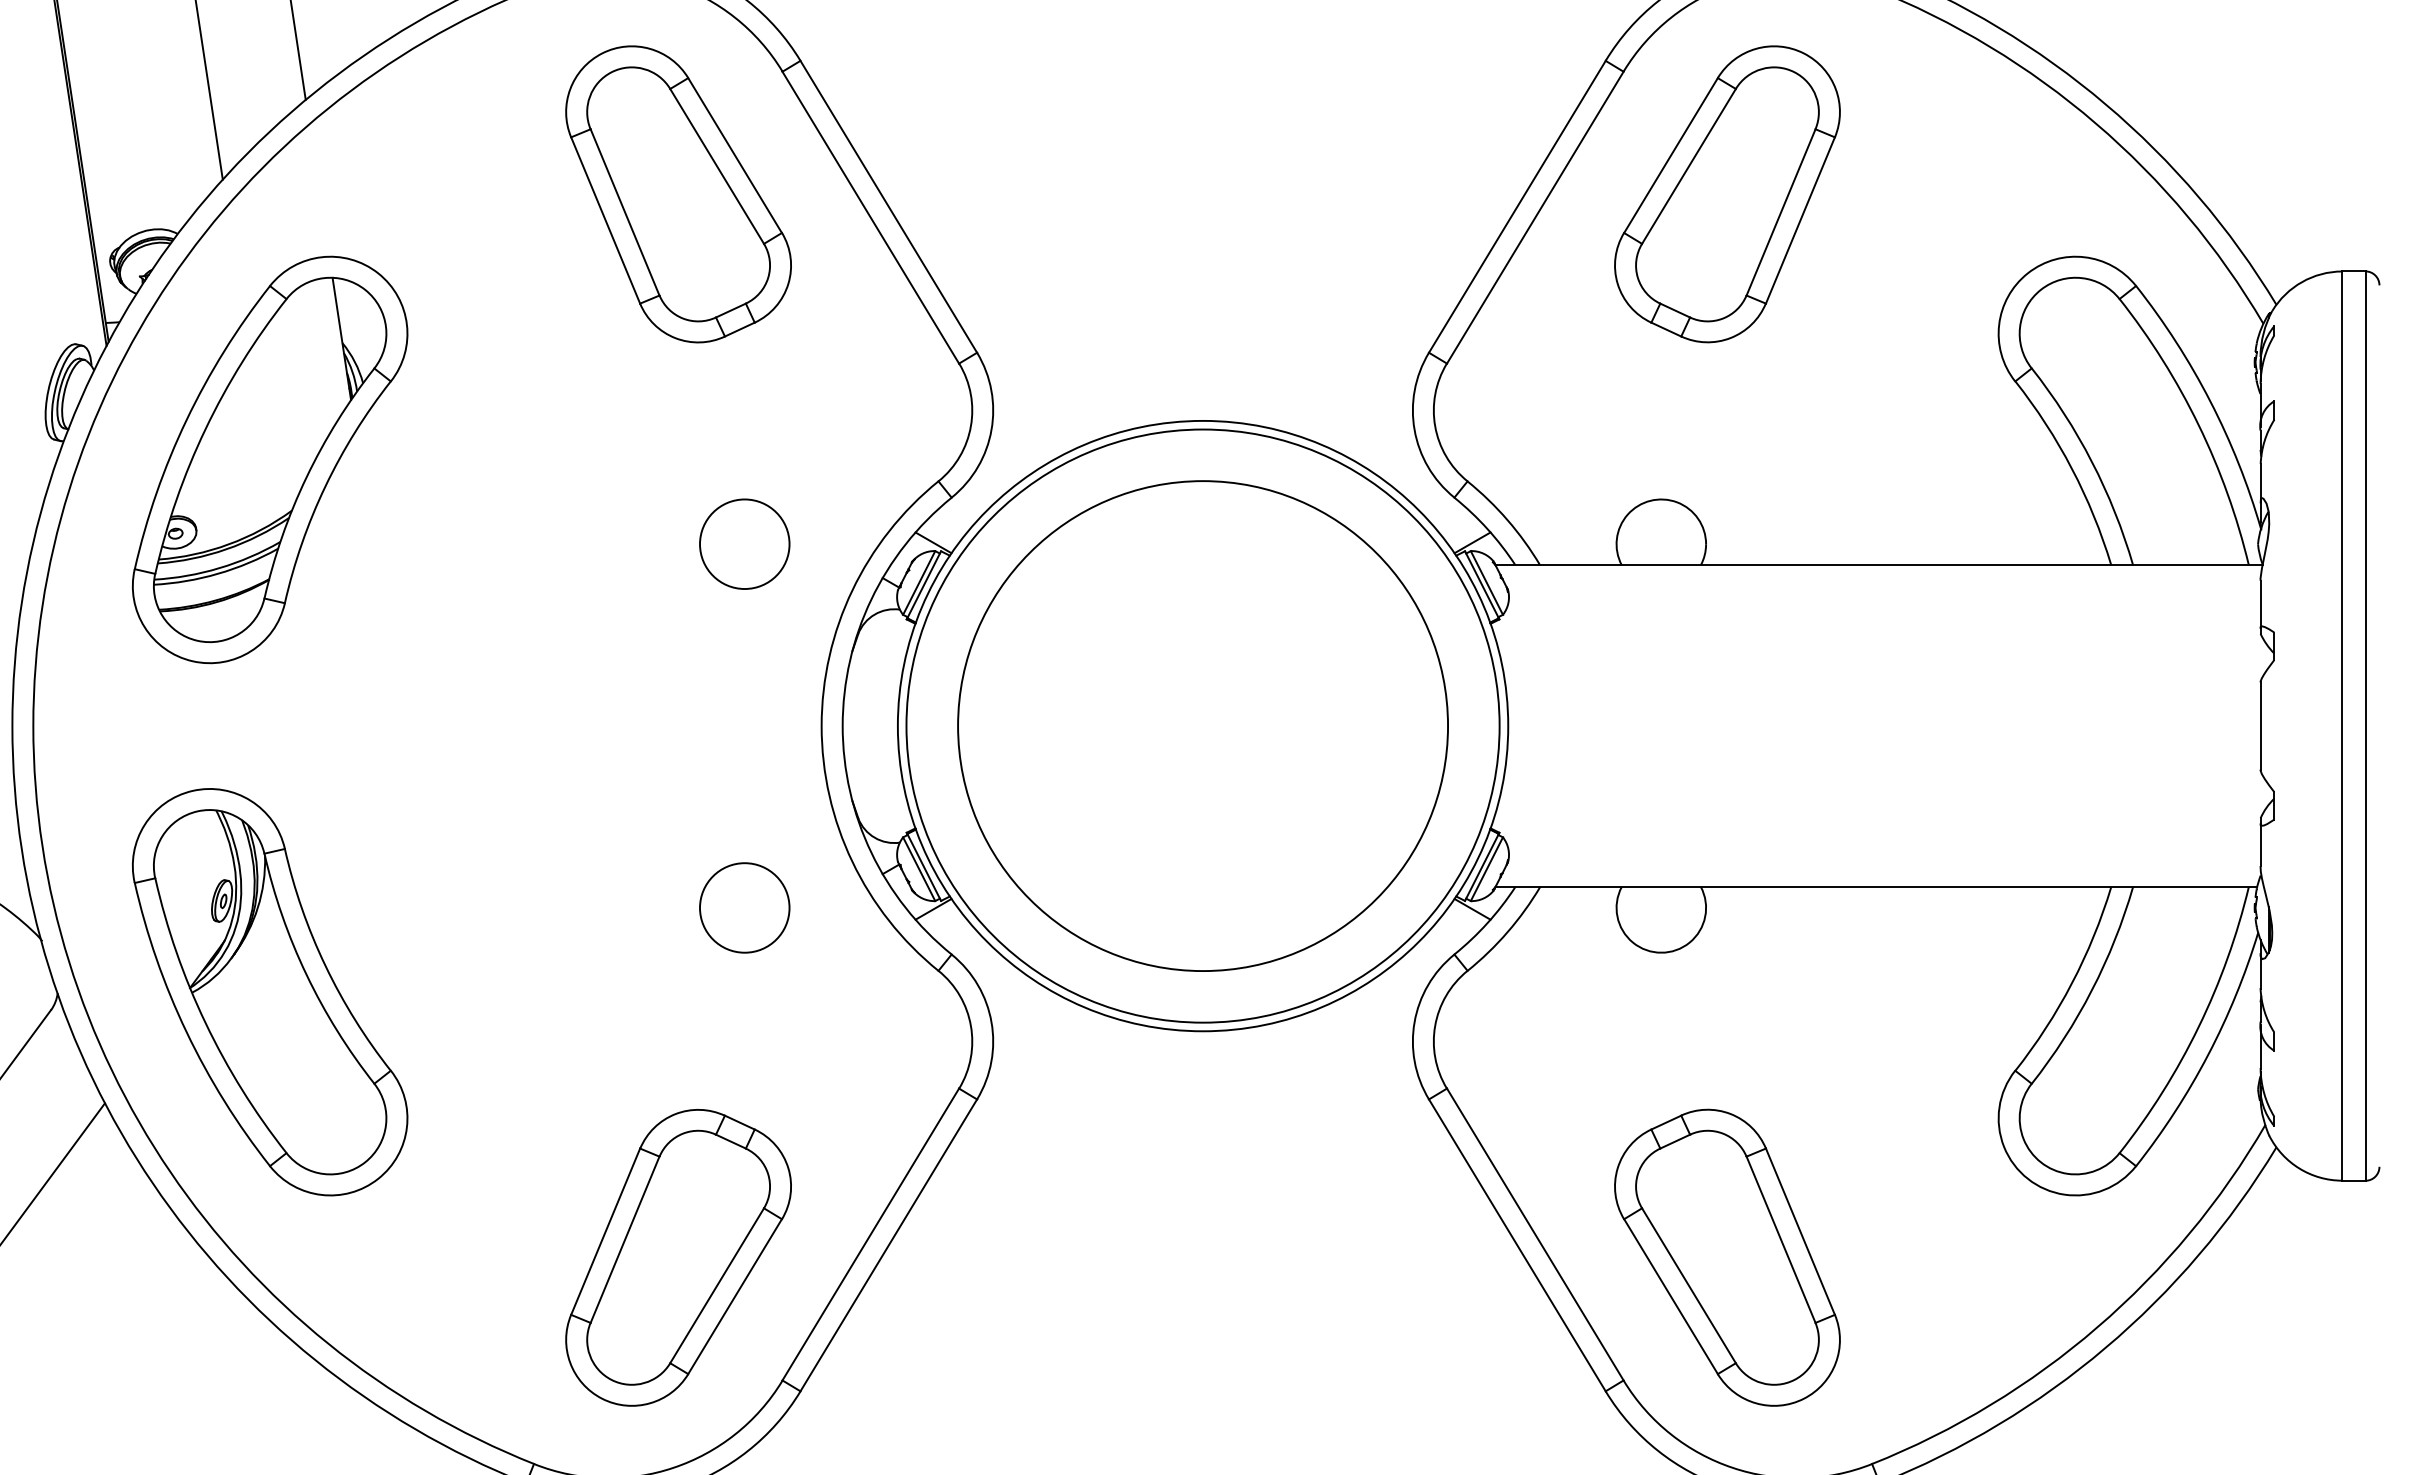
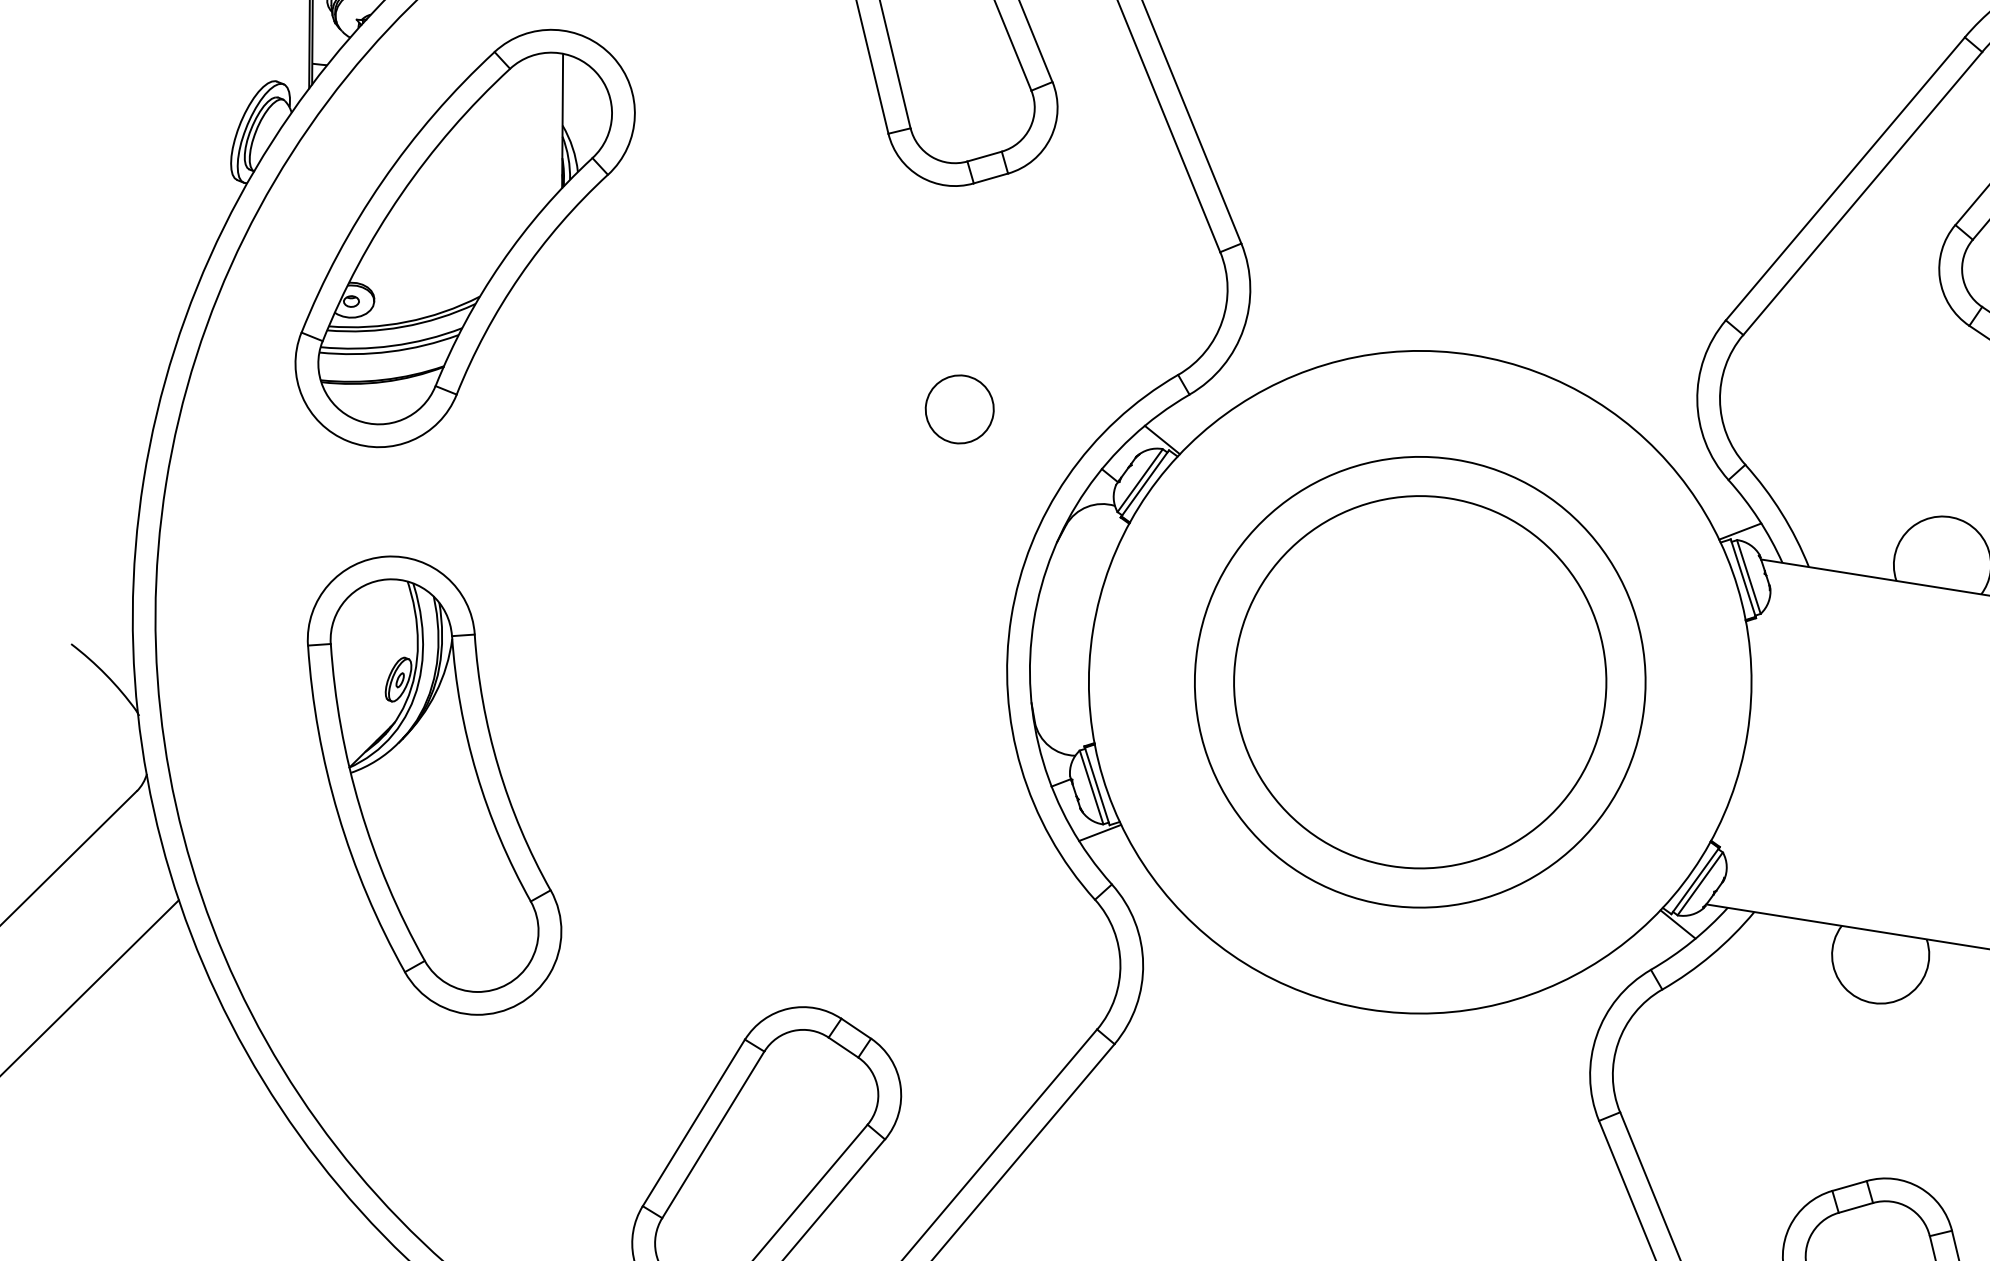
circle: (744, 544) -> (959, 409), size x0.7
circle: (1202, 725) -> (1419, 681), size x0.7
circle: (1203, 726) -> (1420, 682), size x0.7
circle: (744, 907) -> (897, 798), removed
part: (269, 992) -> (433, 785), moved

